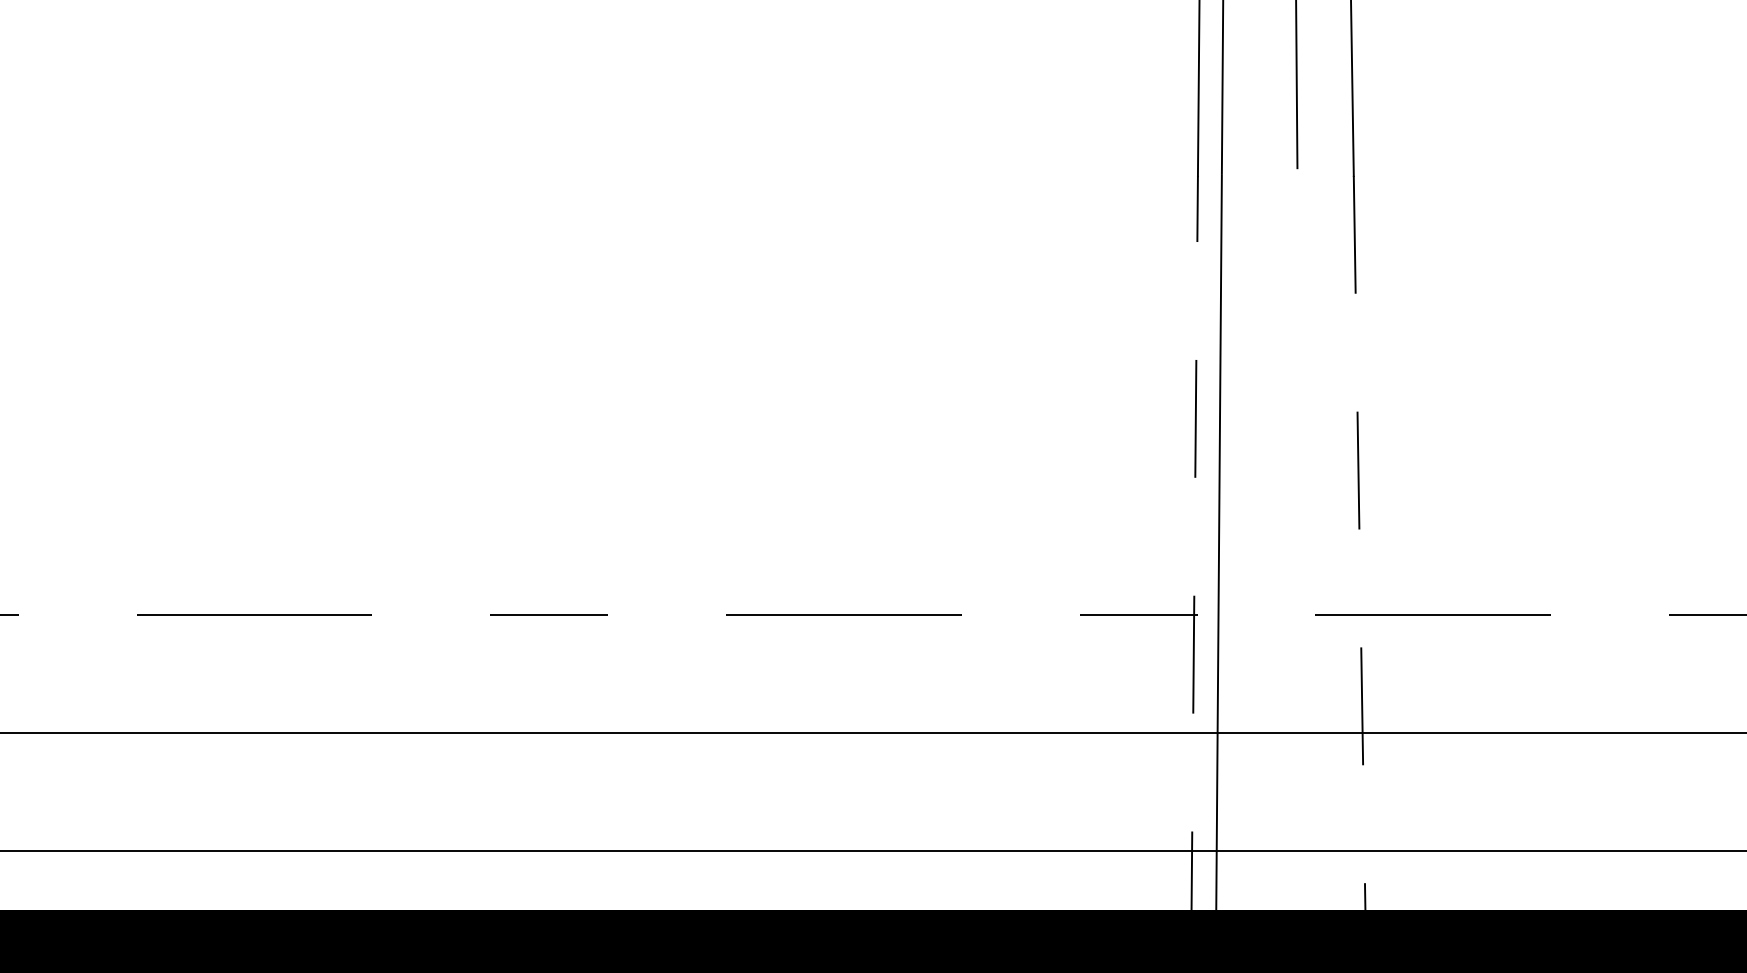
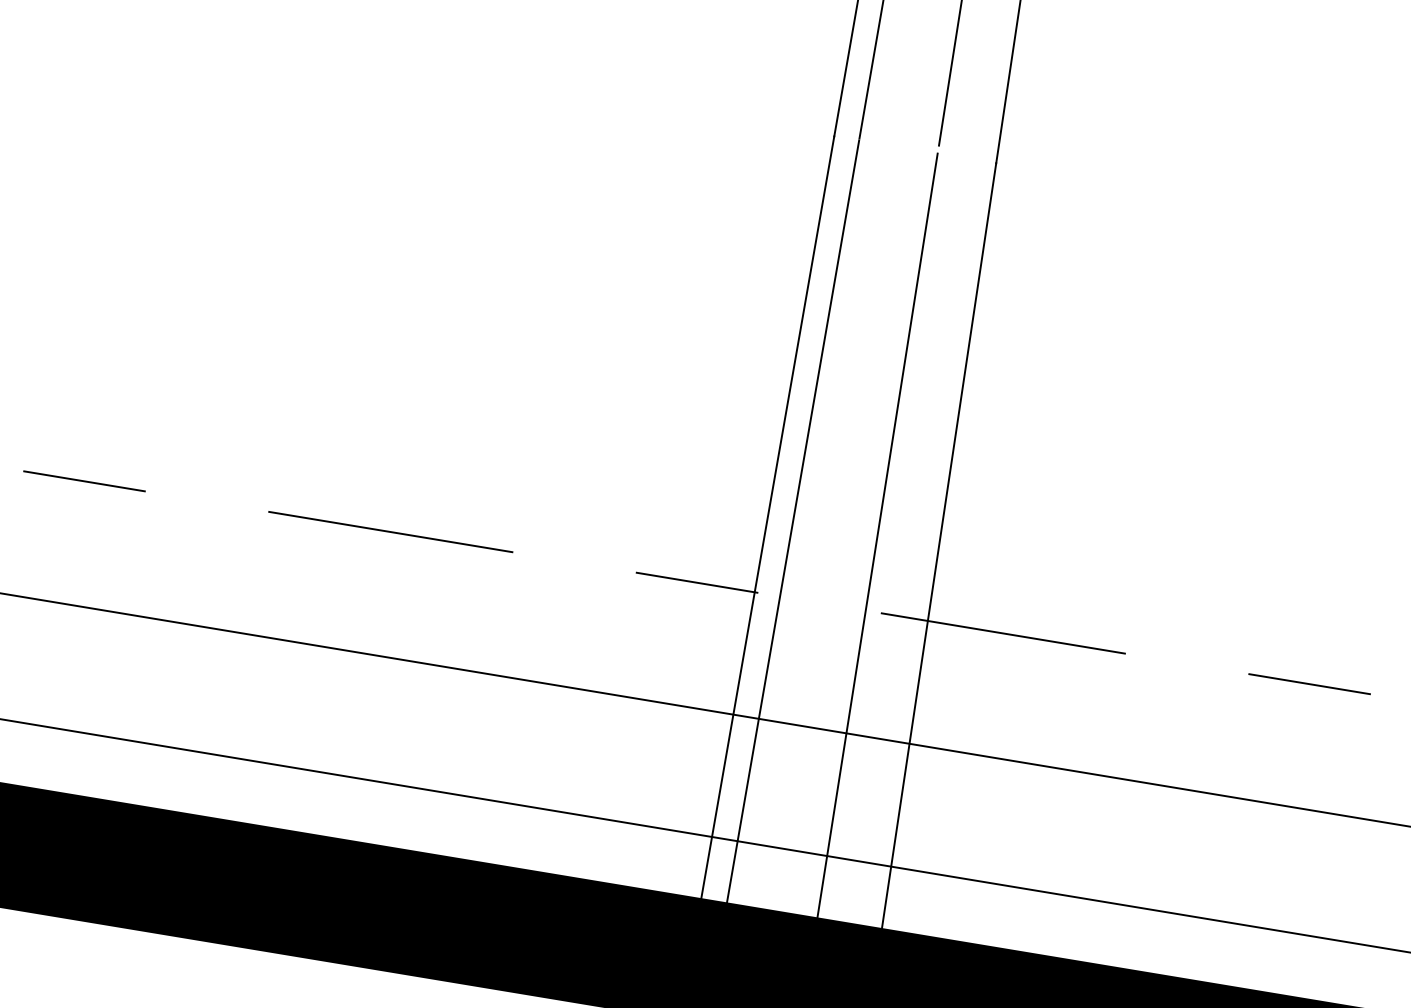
line: (1359, 556) -> (936, 559), dashed -> solid
line: (1300, 557) -> (875, 550), added
line: (1194, 562) -> (764, 537), dashed -> solid

